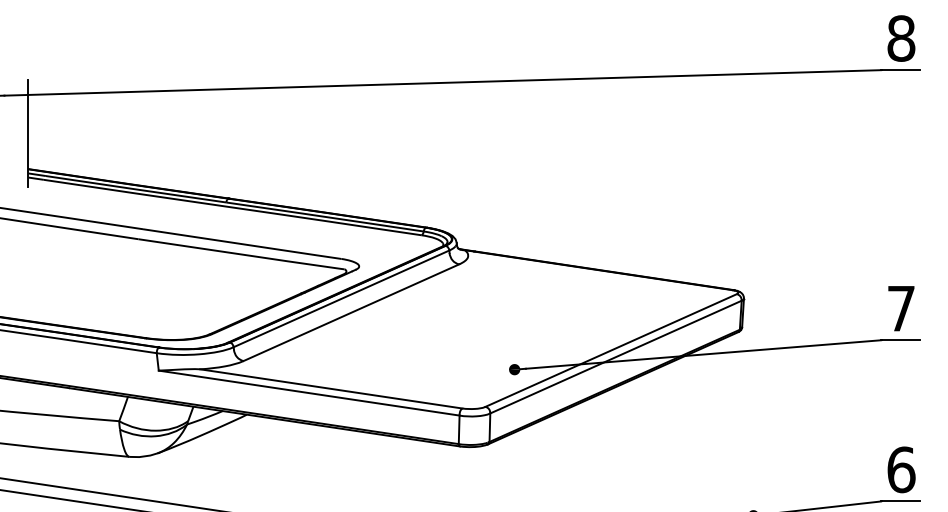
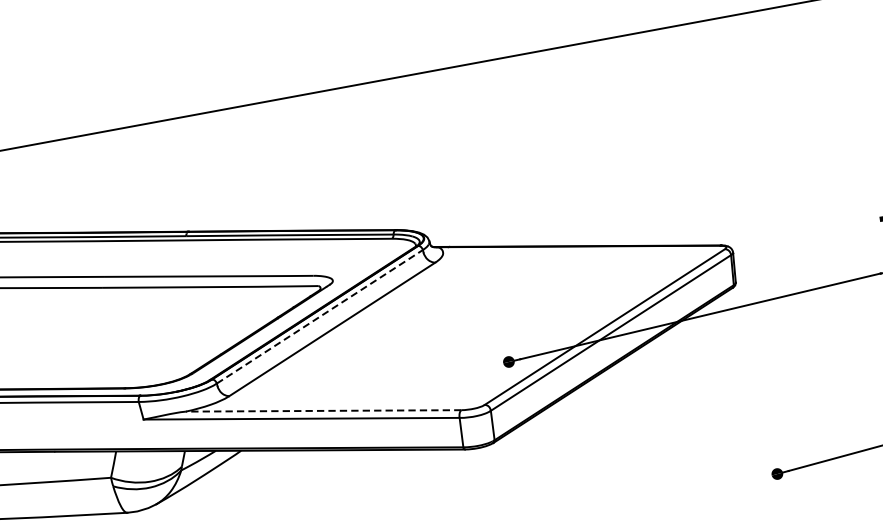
line: (341, 298) -> (319, 316), solid -> dashed
line: (331, 388) -> (323, 410), solid -> dashed

